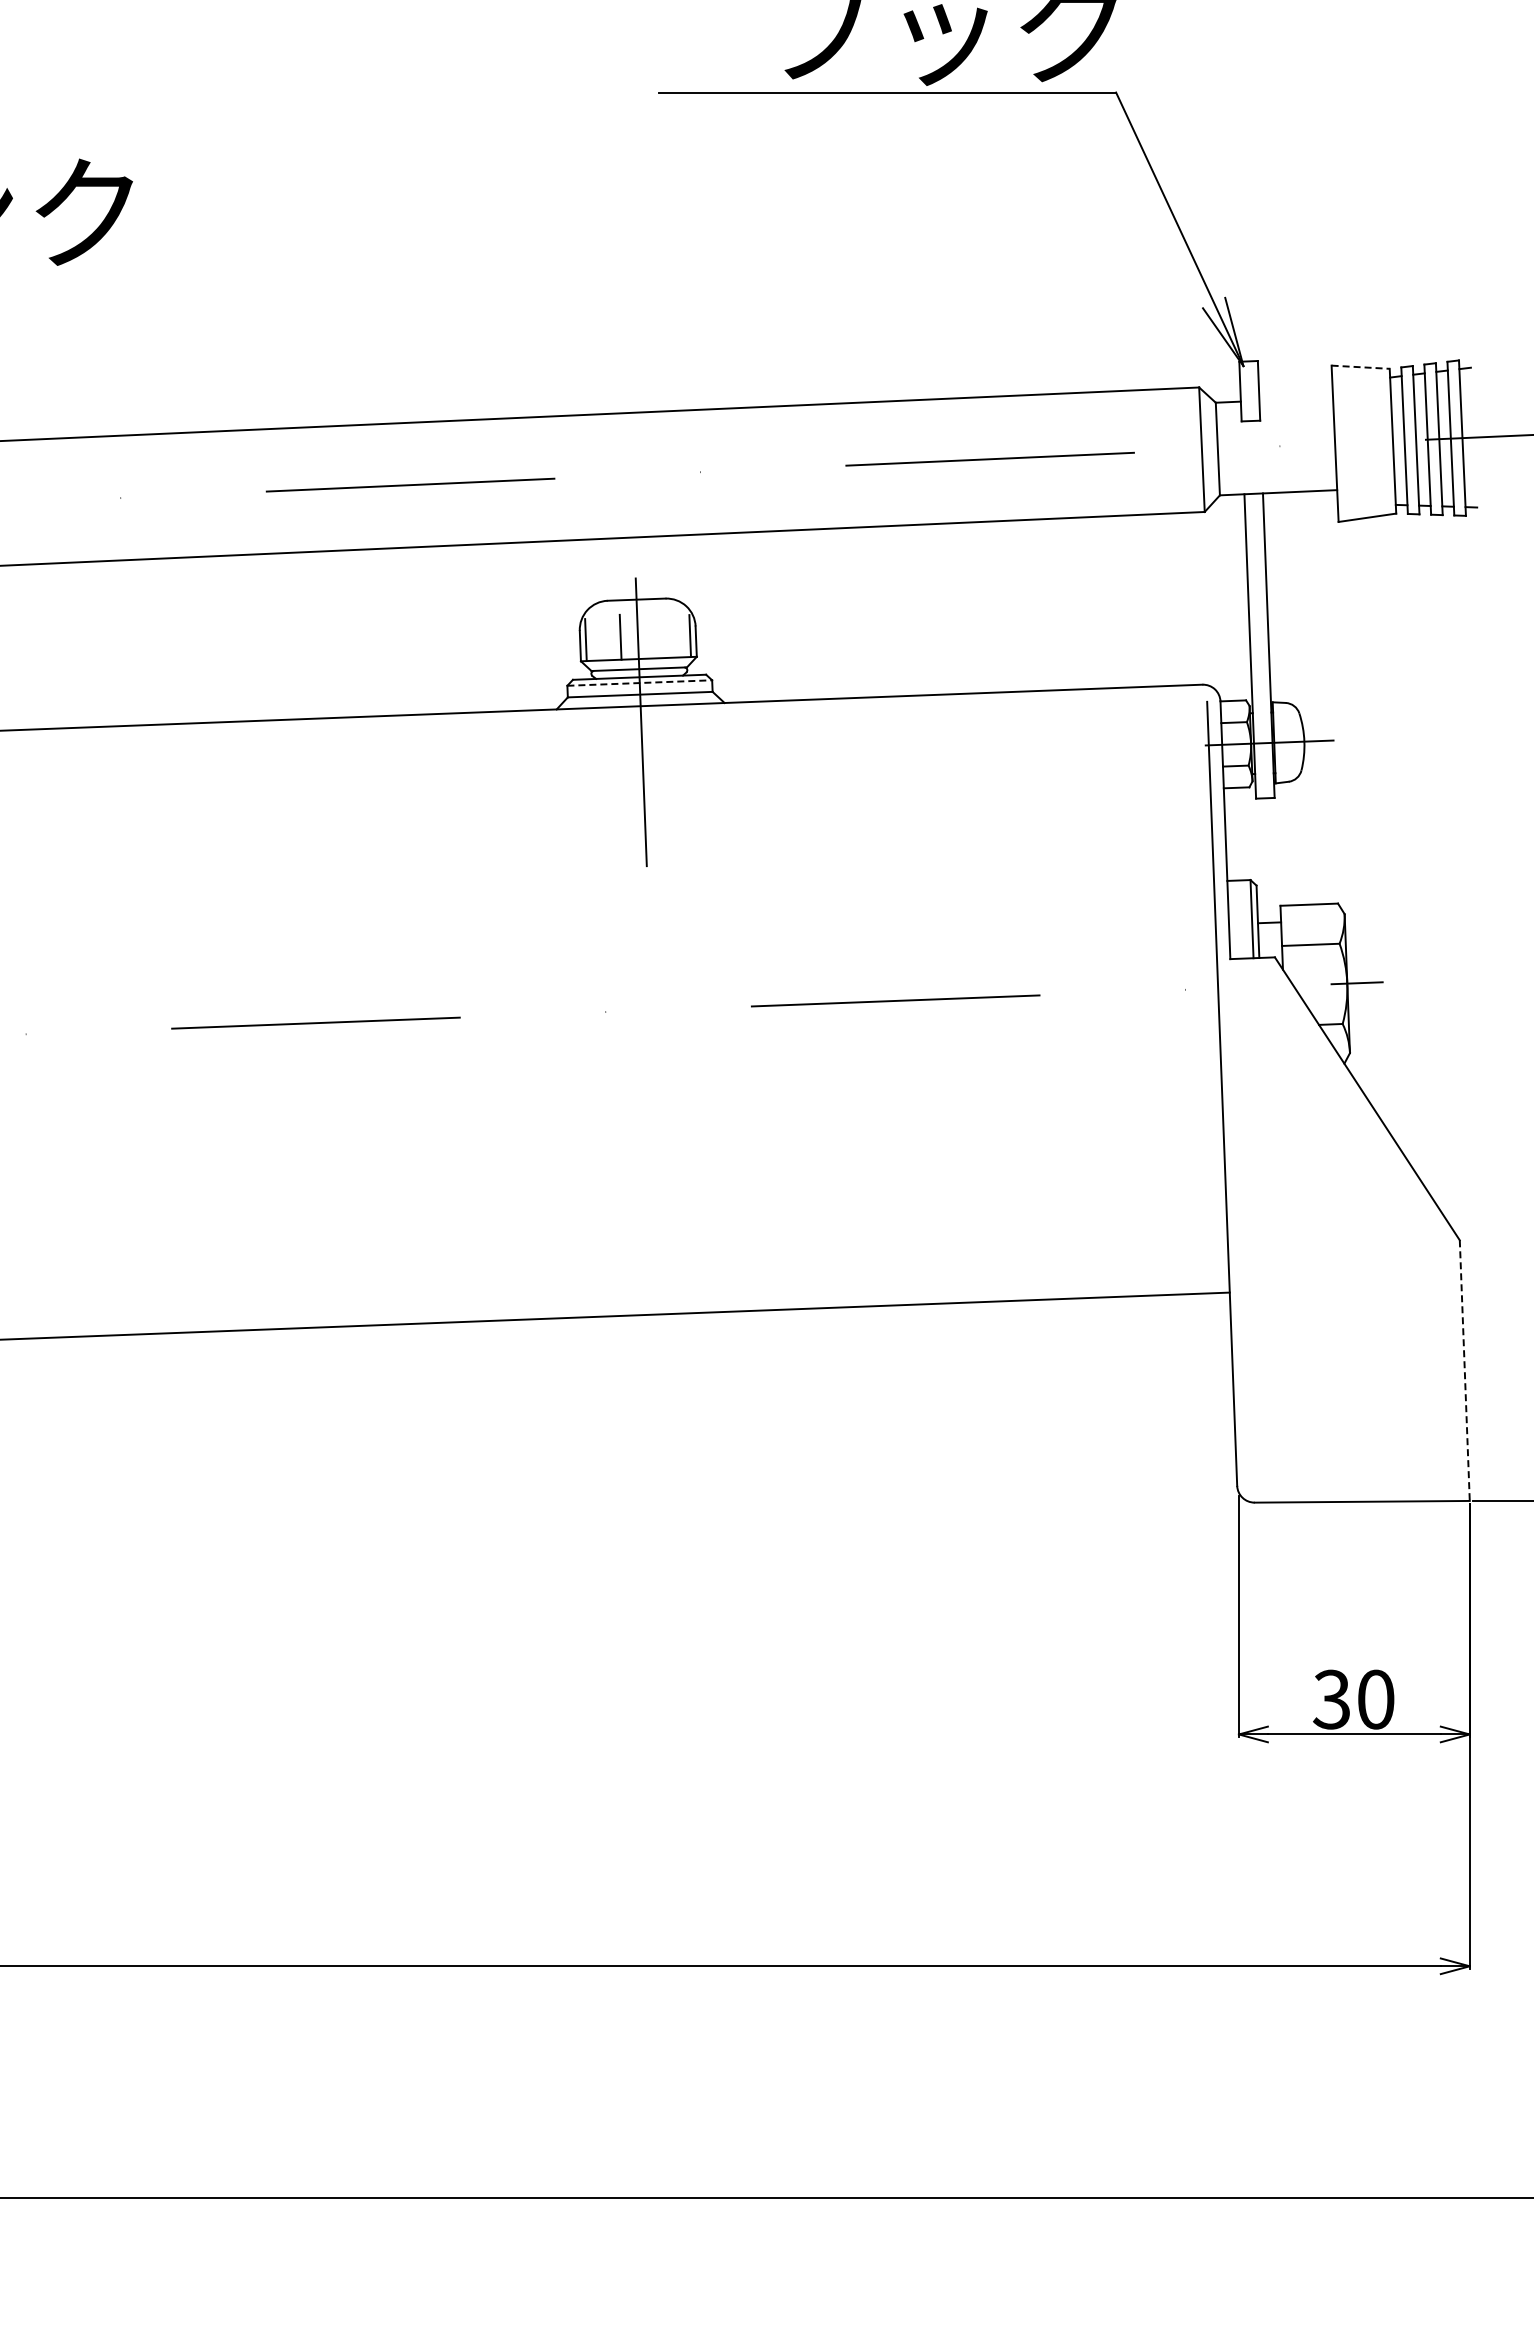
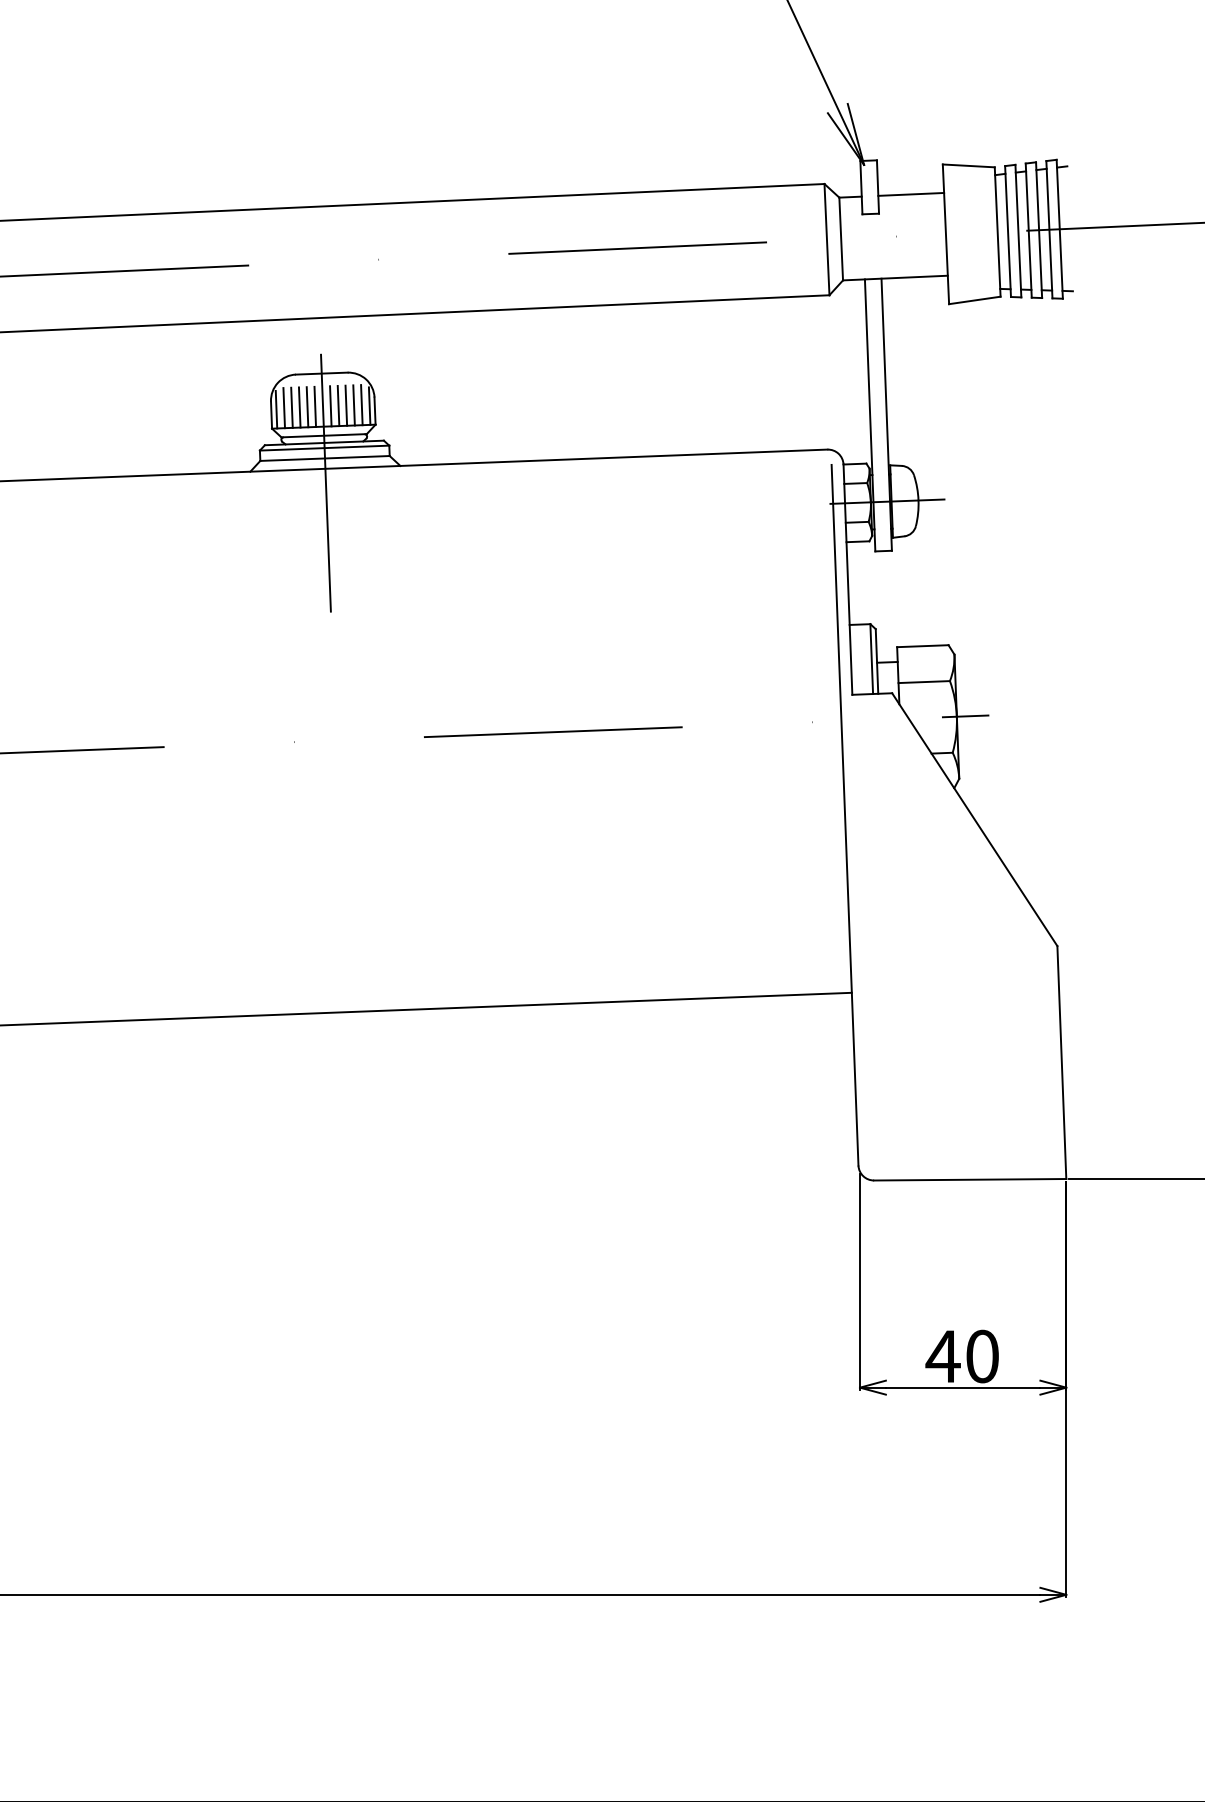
line: (1361, 367) -> (969, 166), dashed -> solid
line: (1296, 398) -> (911, 193), added
line: (672, 634) -> (353, 404), added
line: (681, 634) -> (361, 404), added
line: (646, 635) -> (330, 405), added
line: (655, 635) -> (338, 405), added
line: (663, 635) -> (345, 405), added
line: (629, 636) -> (315, 406), added
line: (594, 637) -> (284, 407), added
line: (603, 637) -> (292, 407), added
line: (611, 637) -> (299, 407), added
line: (640, 683) -> (325, 448), dashed -> solid
line: (1464, 1371) -> (1061, 1063), dashed -> solid
text: (1331, 1699) -> (942, 1356), 30 -> 40

